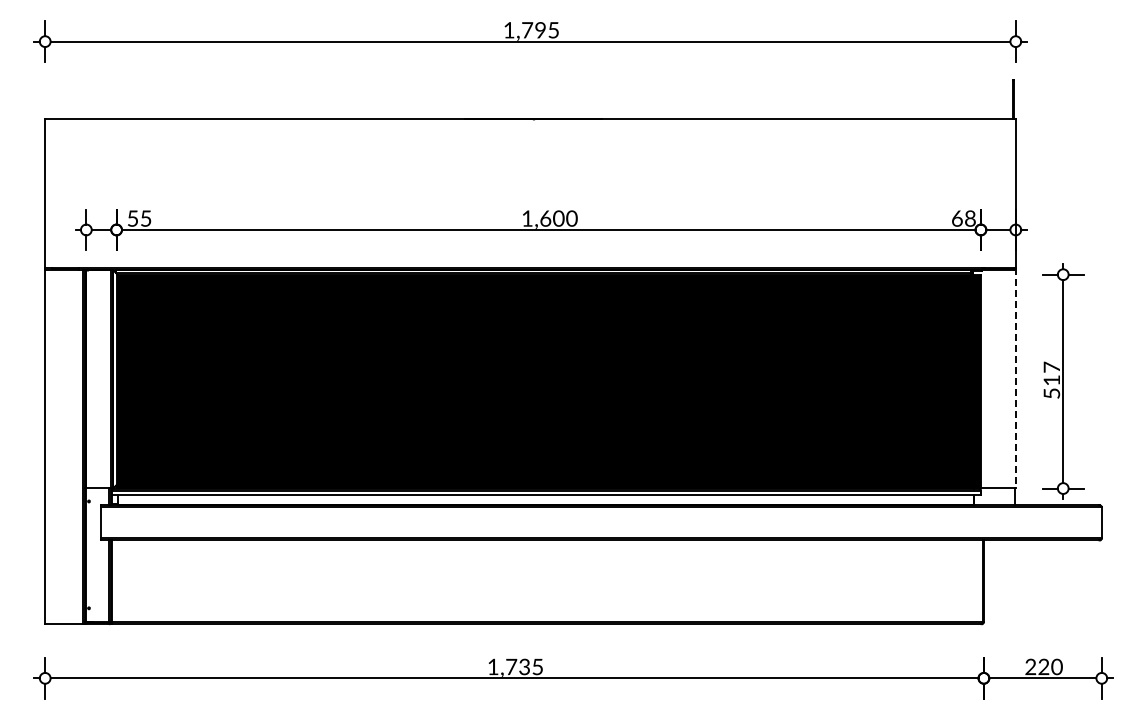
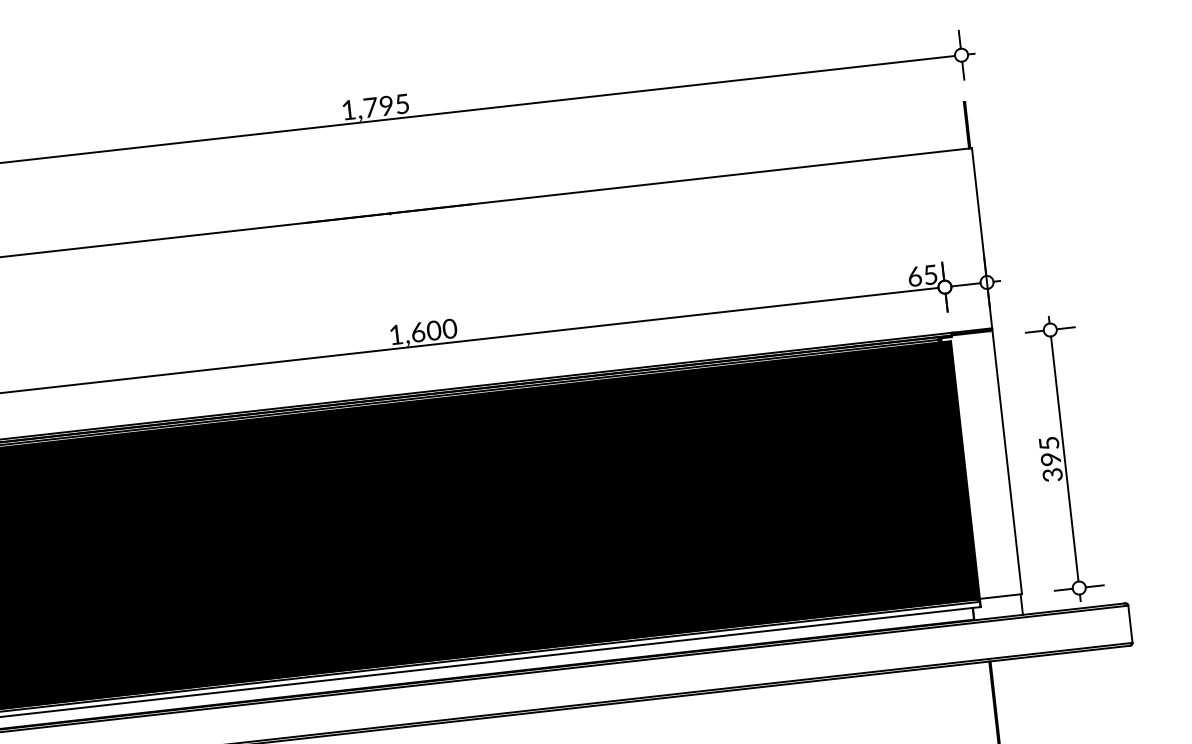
text: (970, 218) -> (930, 274), 68 -> 65
line: (1015, 378) -> (1006, 461), dashed -> solid
text: (1051, 379) -> (1050, 458), 517 -> 395

